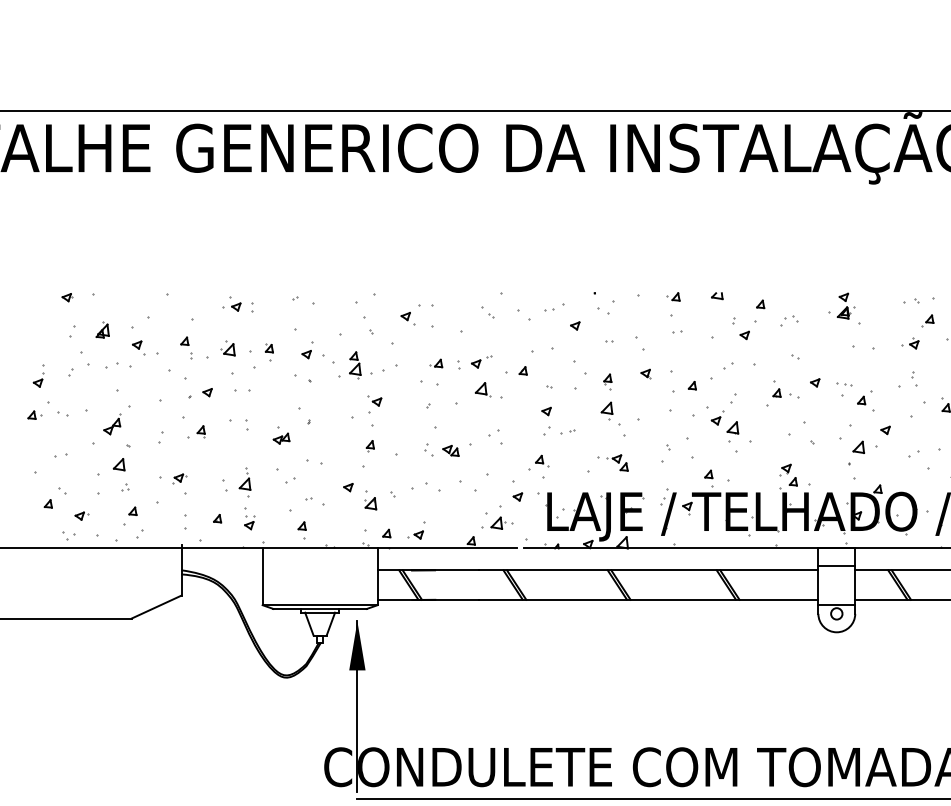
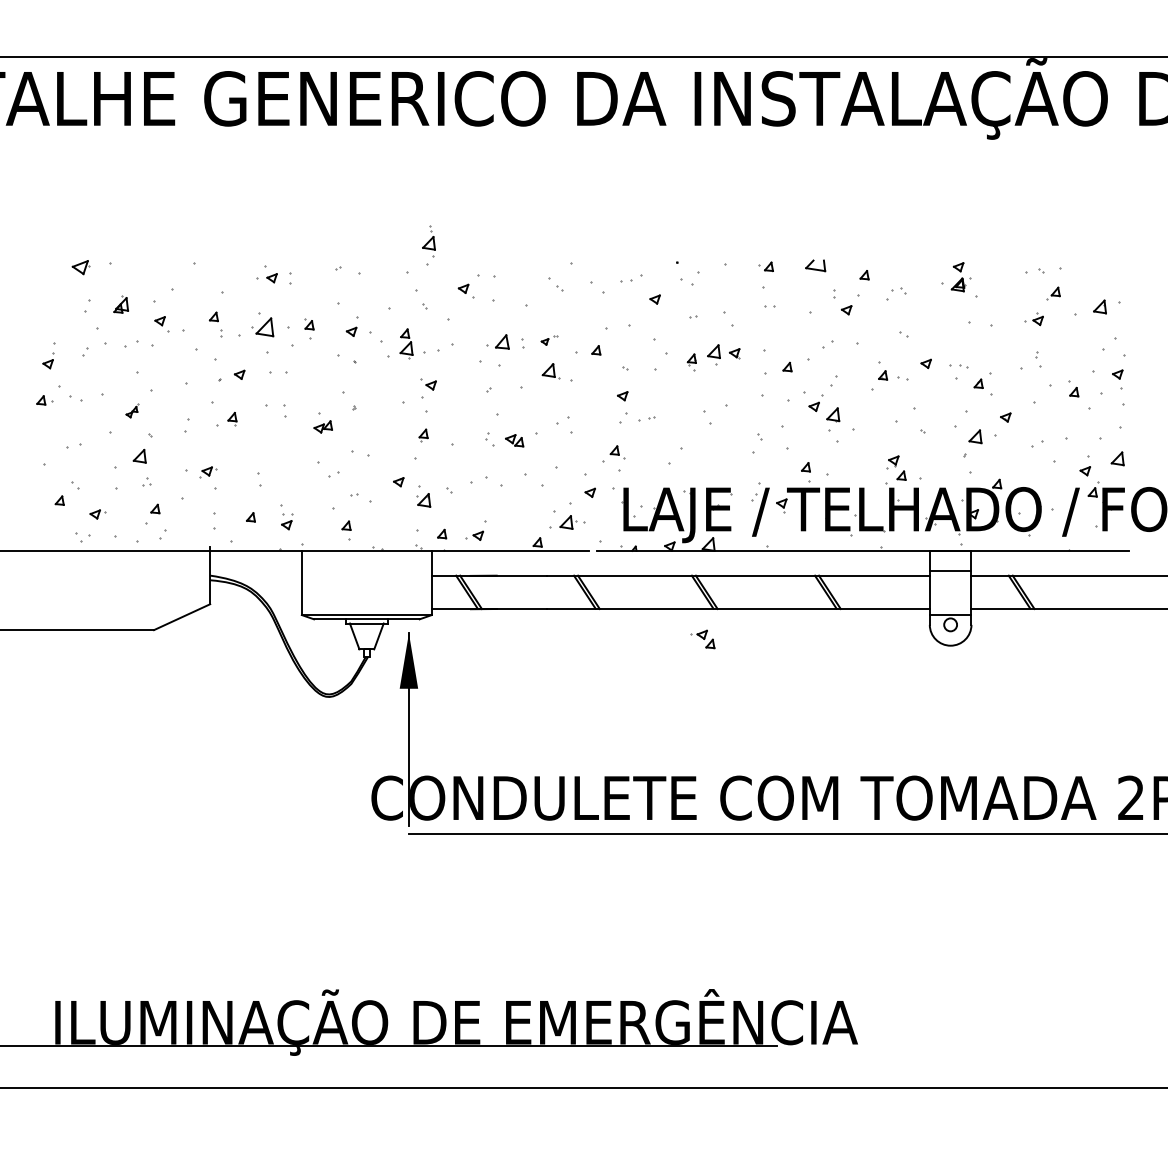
part: (717, 295) -> (815, 265), size x1.6
part: (66, 297) -> (80, 267), size x1.6
part: (227, 348) -> (262, 324), size x1.4
part: (481, 362) -> (549, 340), size x0.7
part: (435, 363) -> (497, 341), size x1.6
part: (606, 410) -> (713, 354), moved
part: (111, 424) -> (131, 410), size x0.6
part: (617, 463) -> (702, 639), moved
part: (244, 482) -> (428, 241), moved

